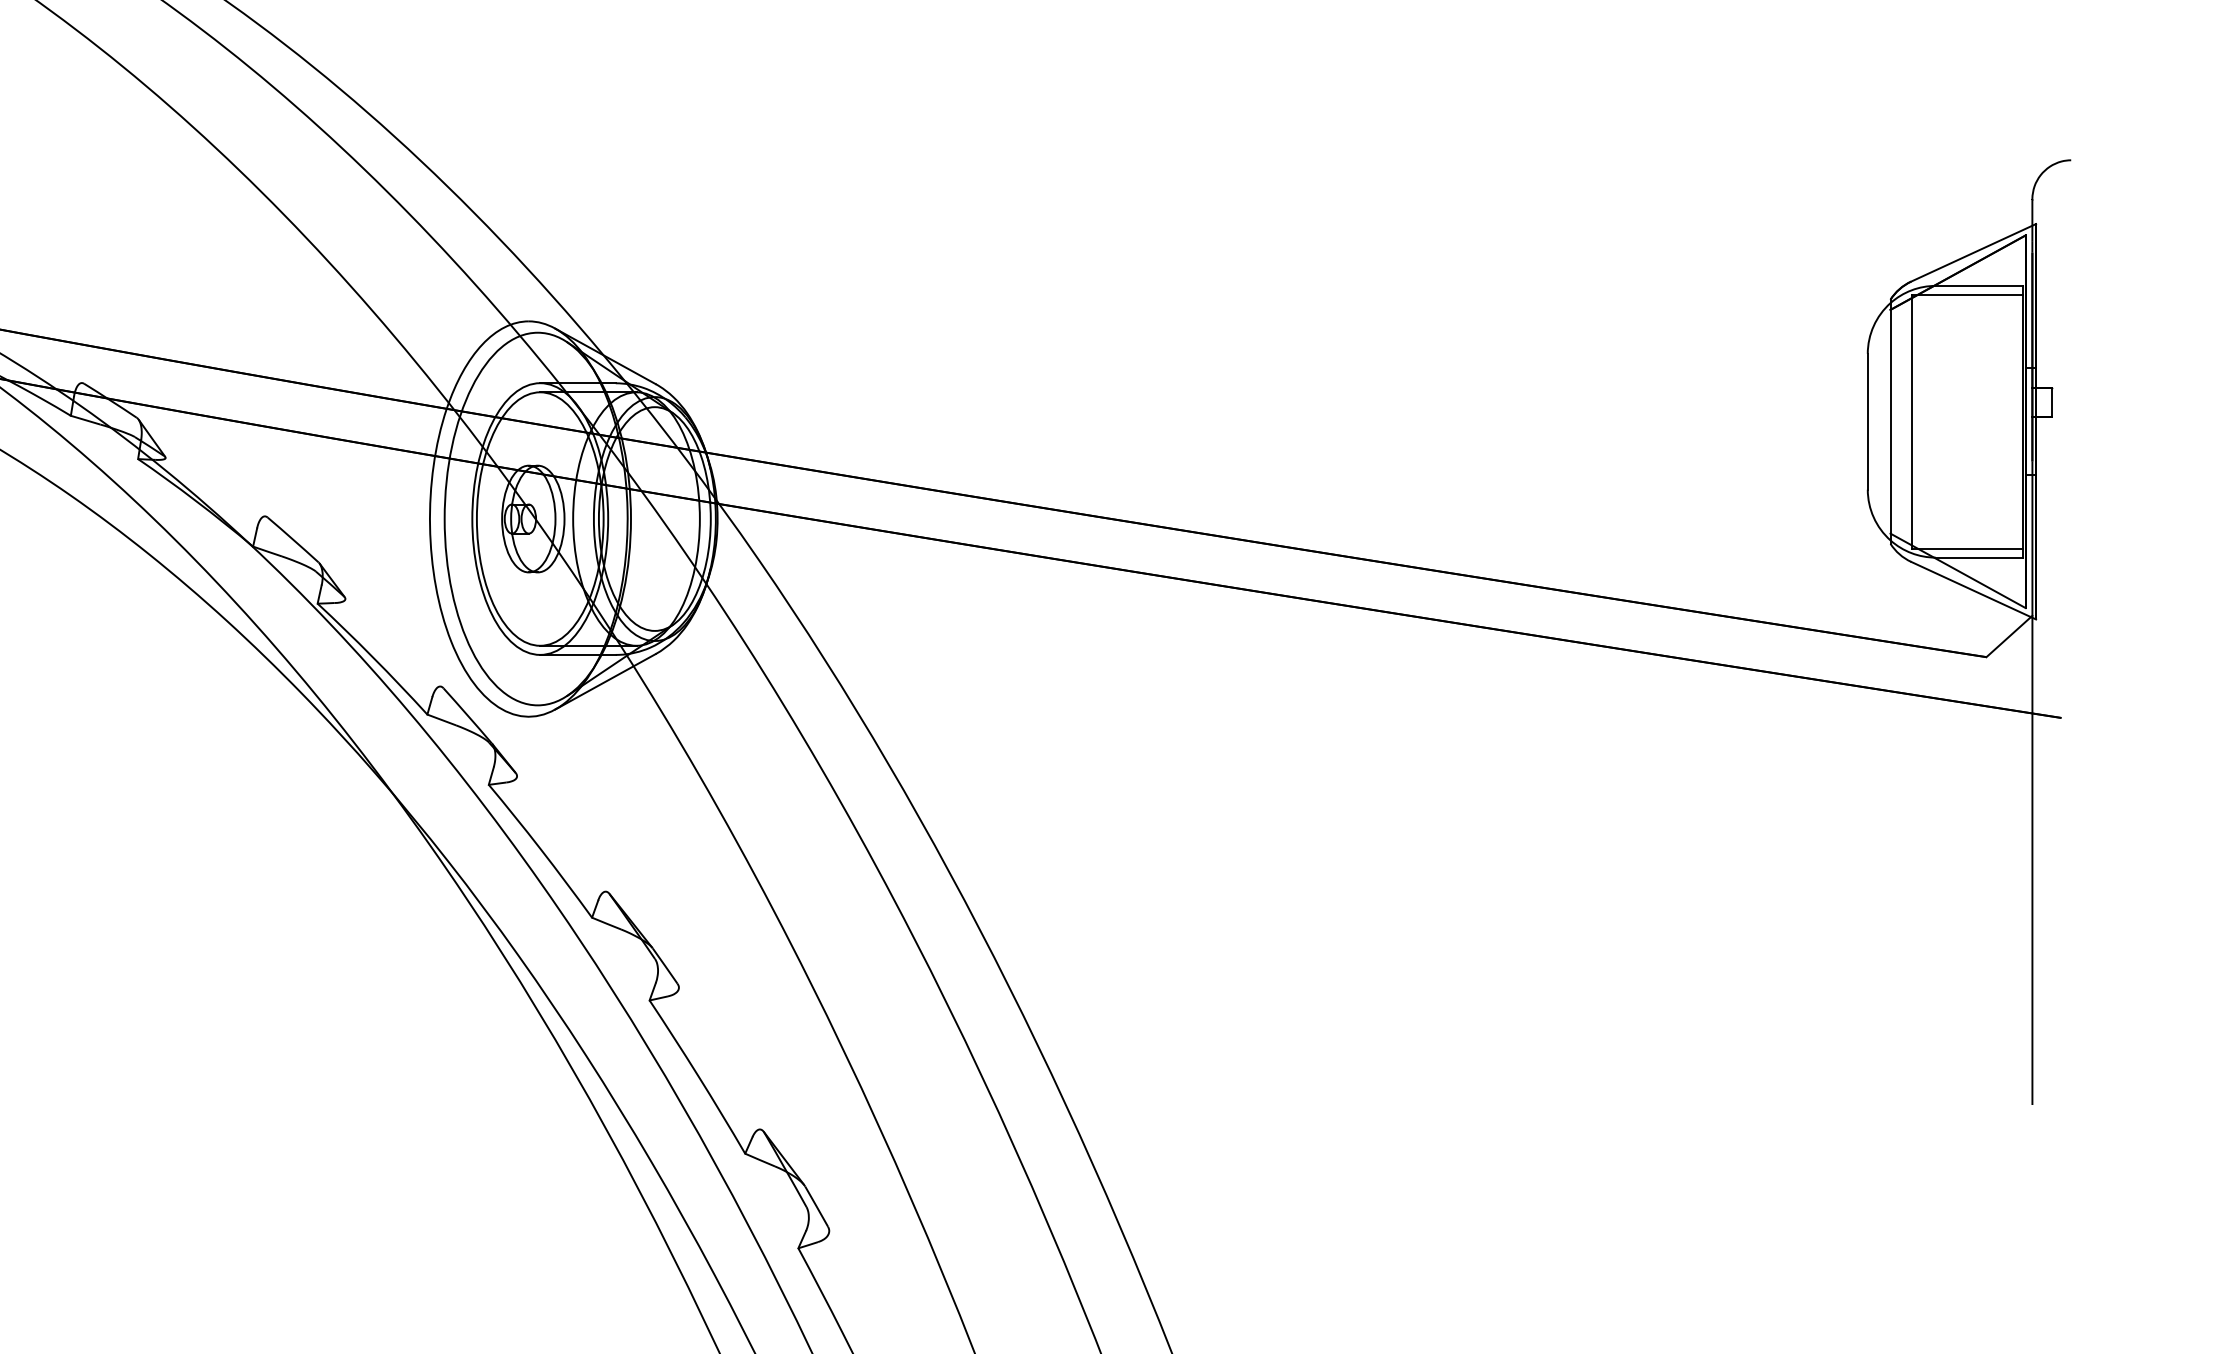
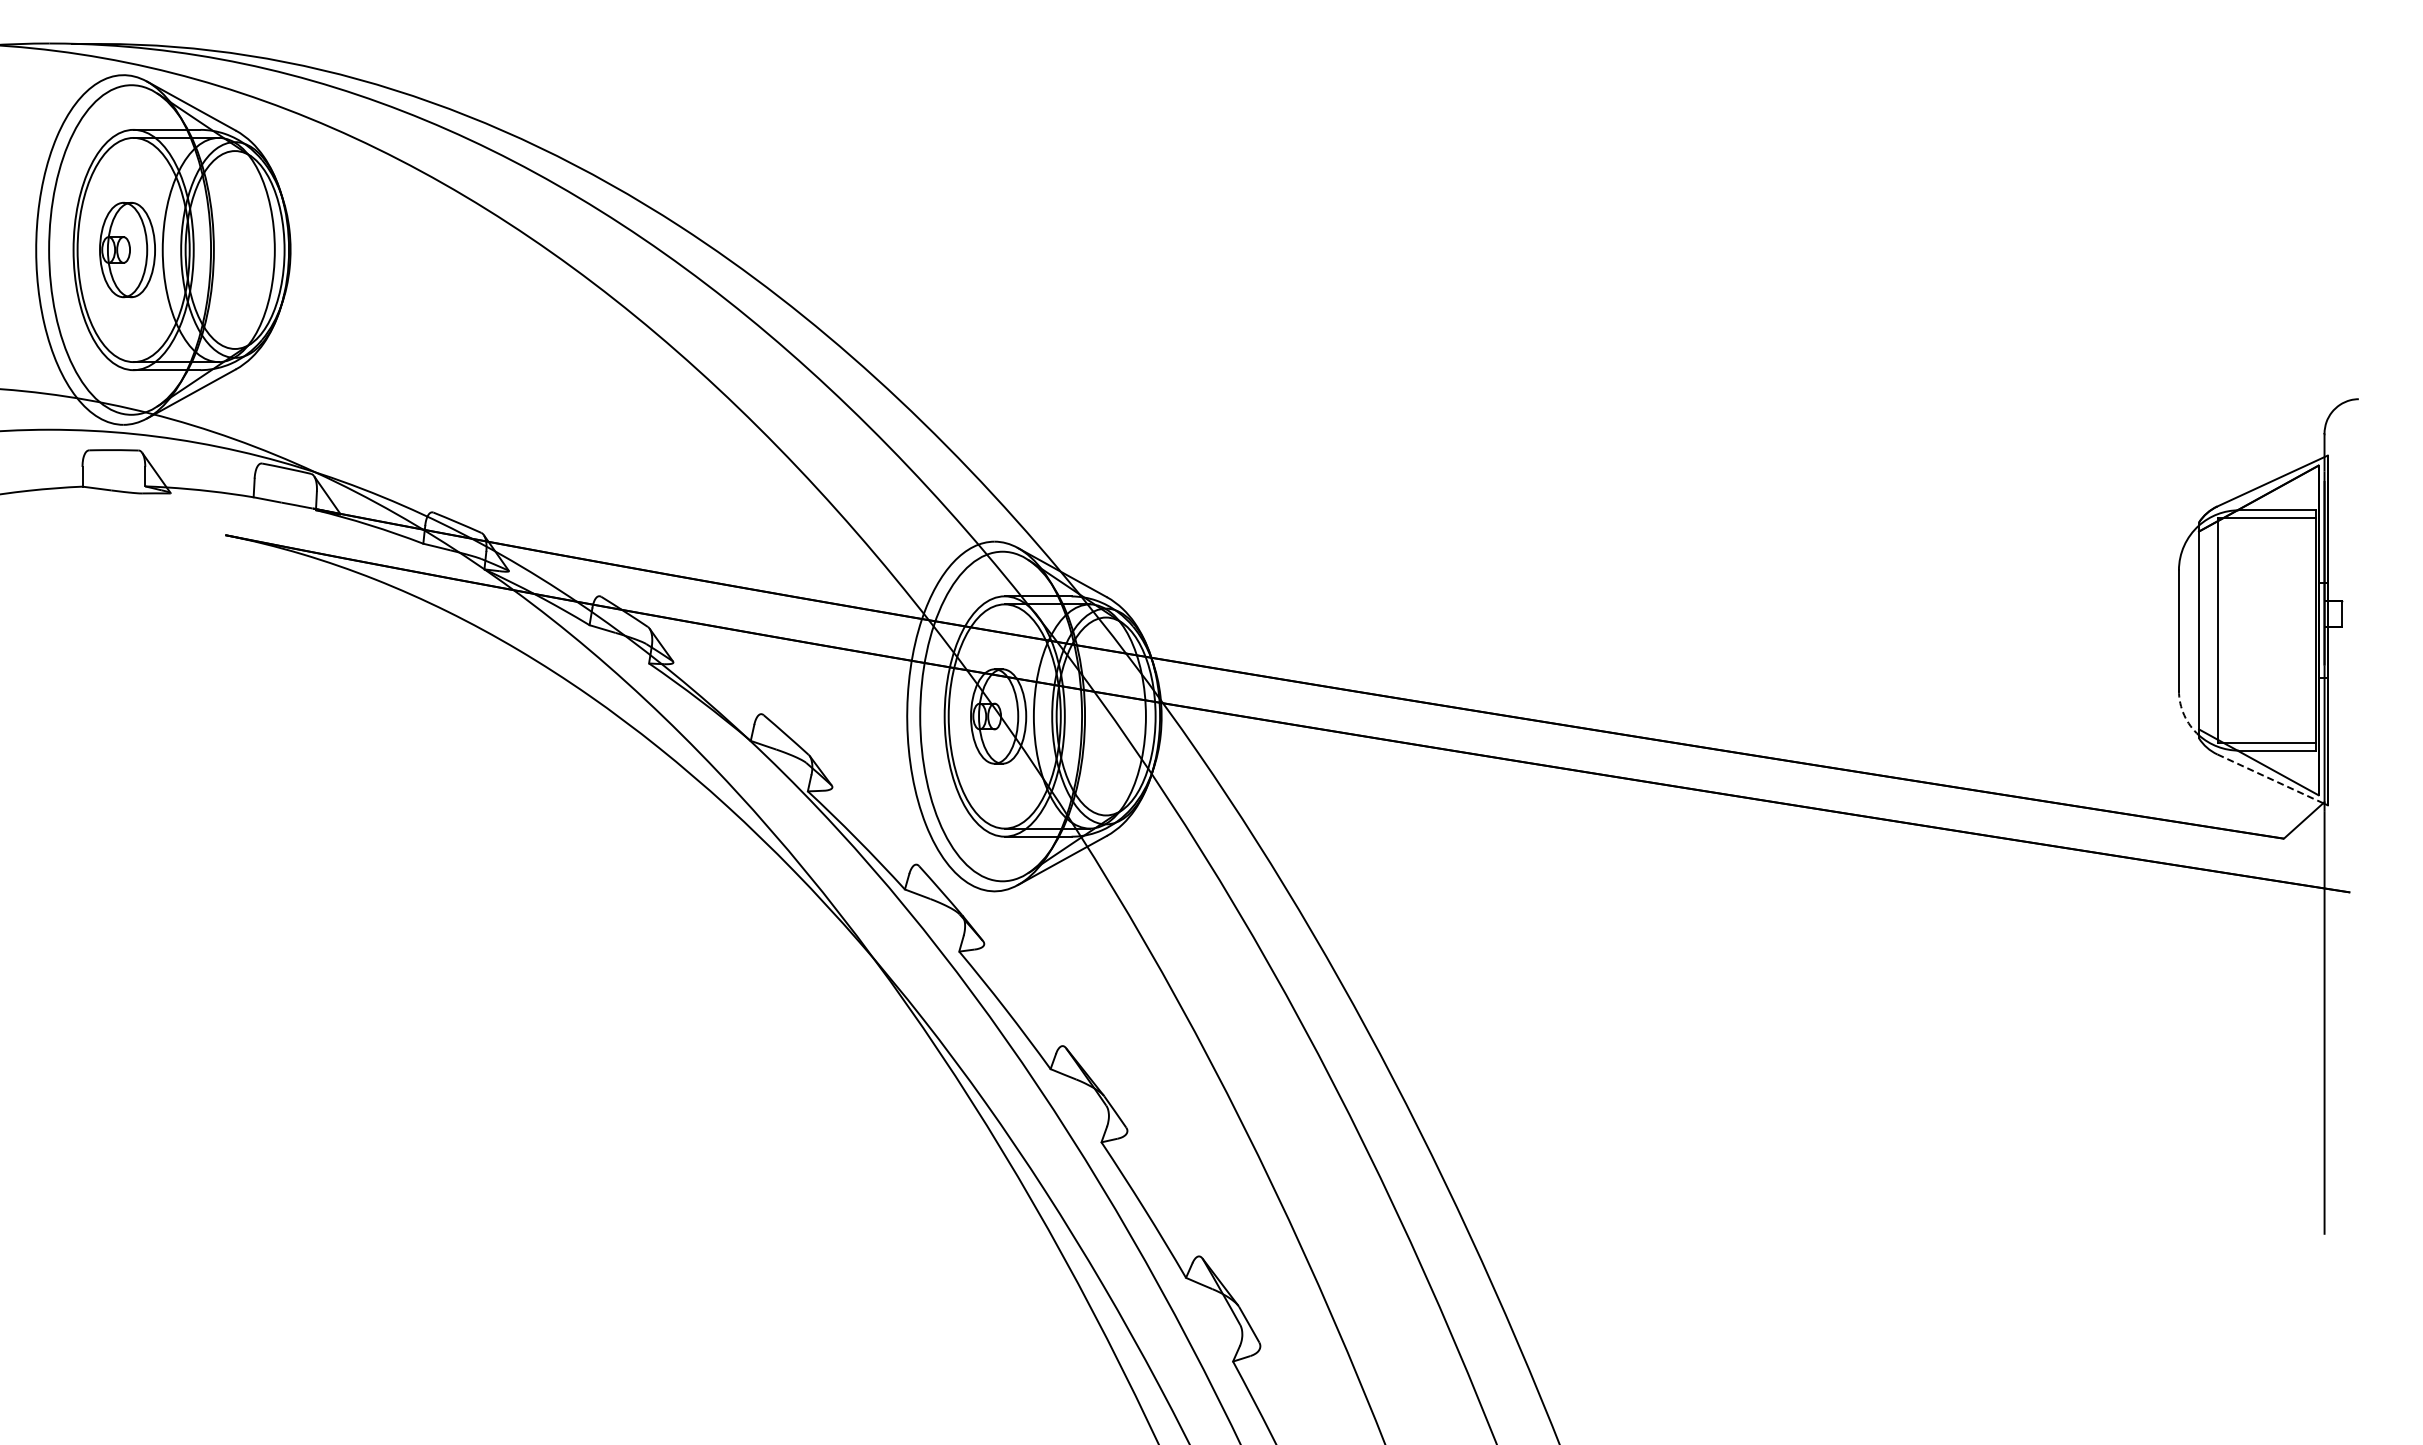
arc: (1874, 517) -> (2184, 715), solid -> dashed
line: (1971, 590) -> (2270, 779), solid -> dashed

